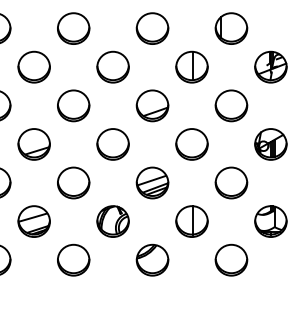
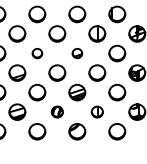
part: (73, 105) -> (37, 53), size x0.6
part: (152, 105) -> (77, 53), size x0.6
part: (113, 220) -> (57, 111), size x0.7
part: (192, 220) -> (97, 111), size x0.7

